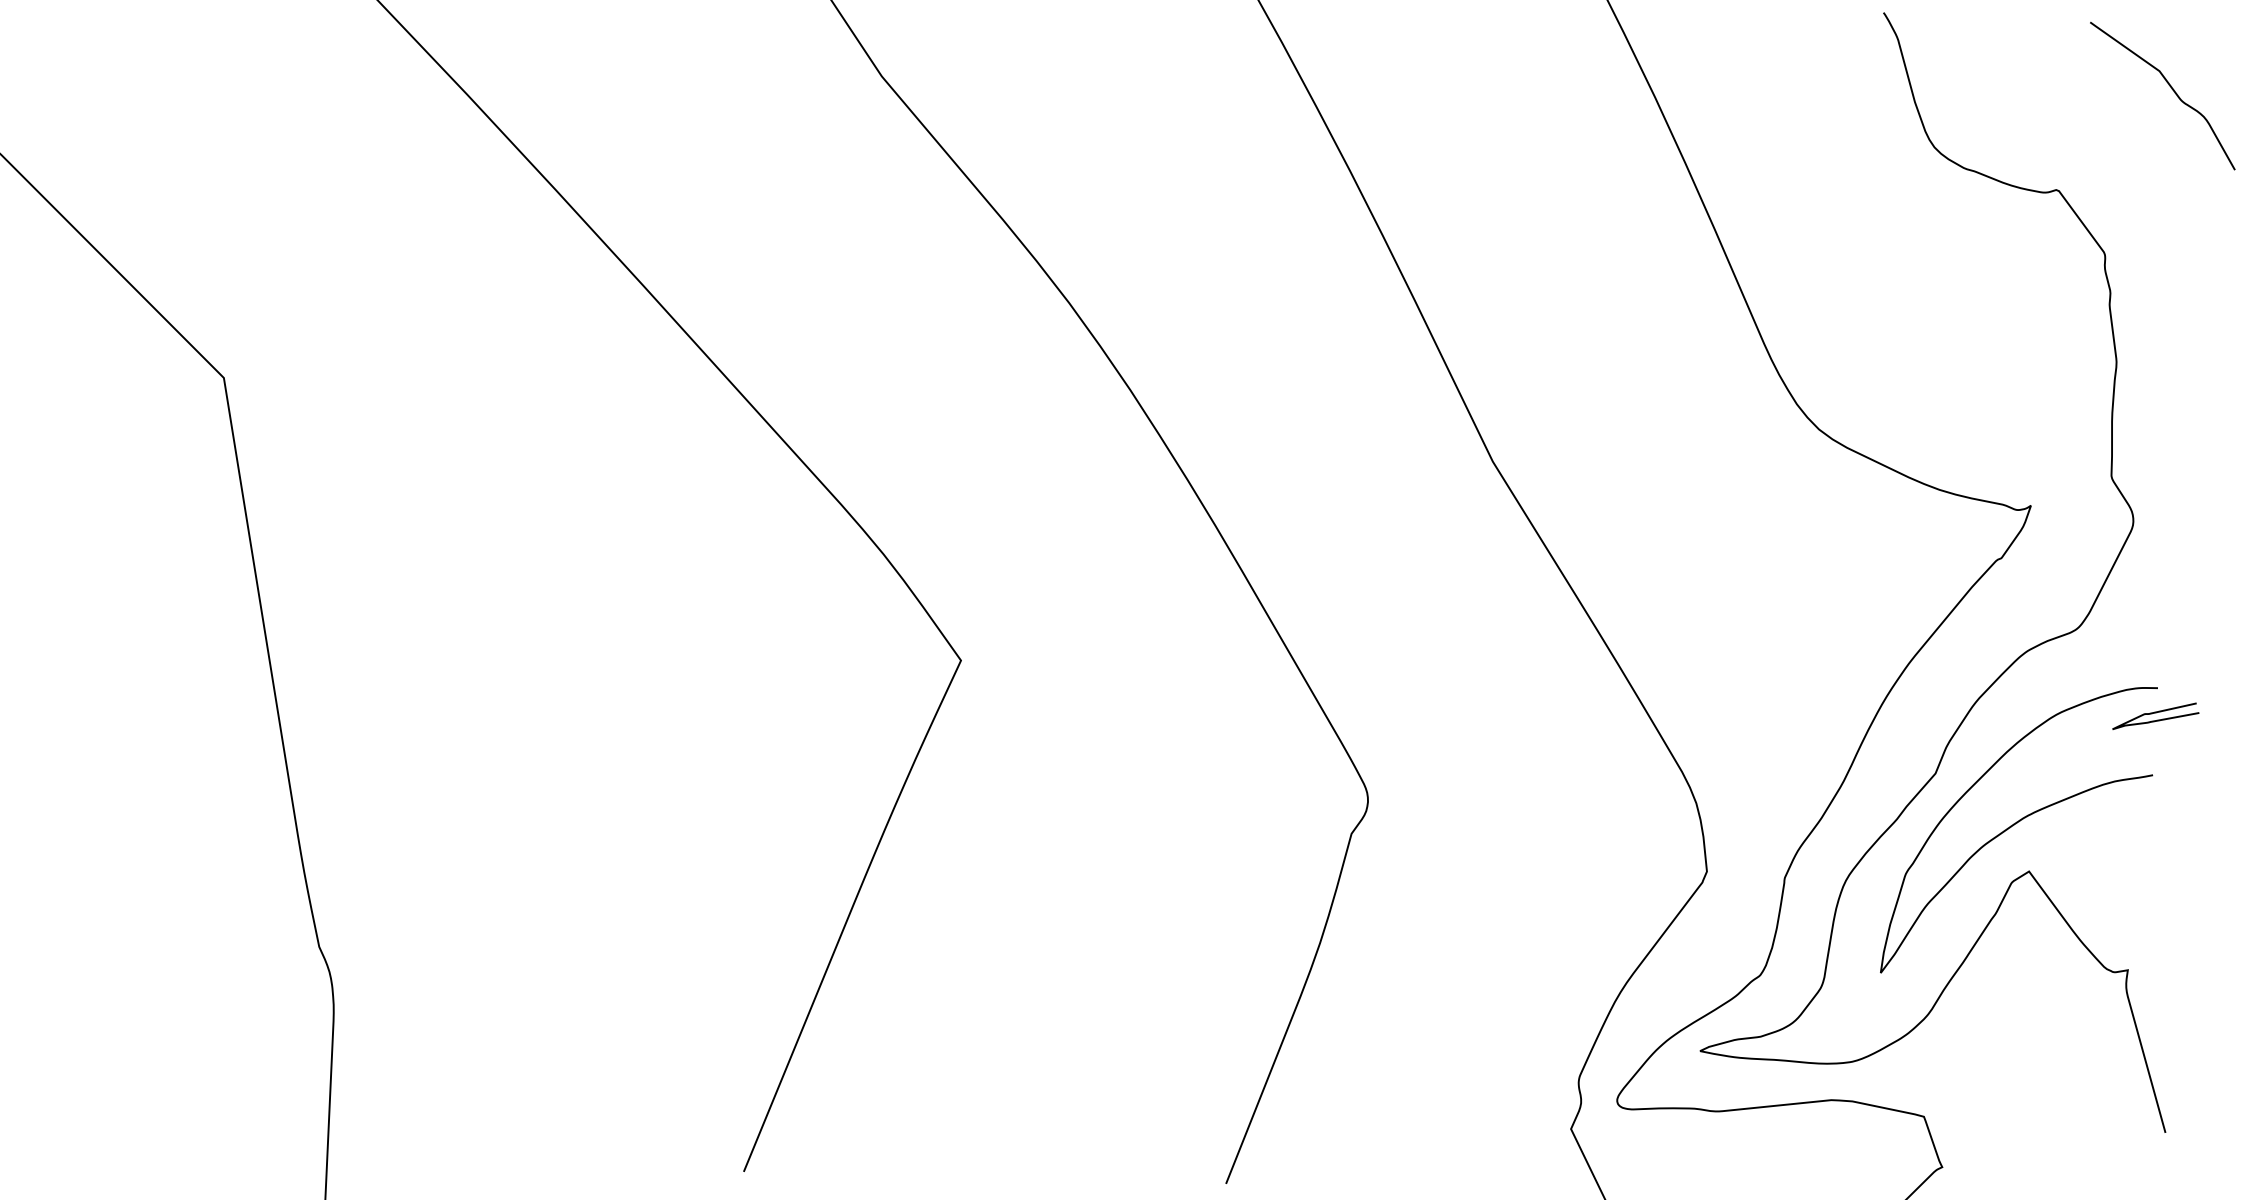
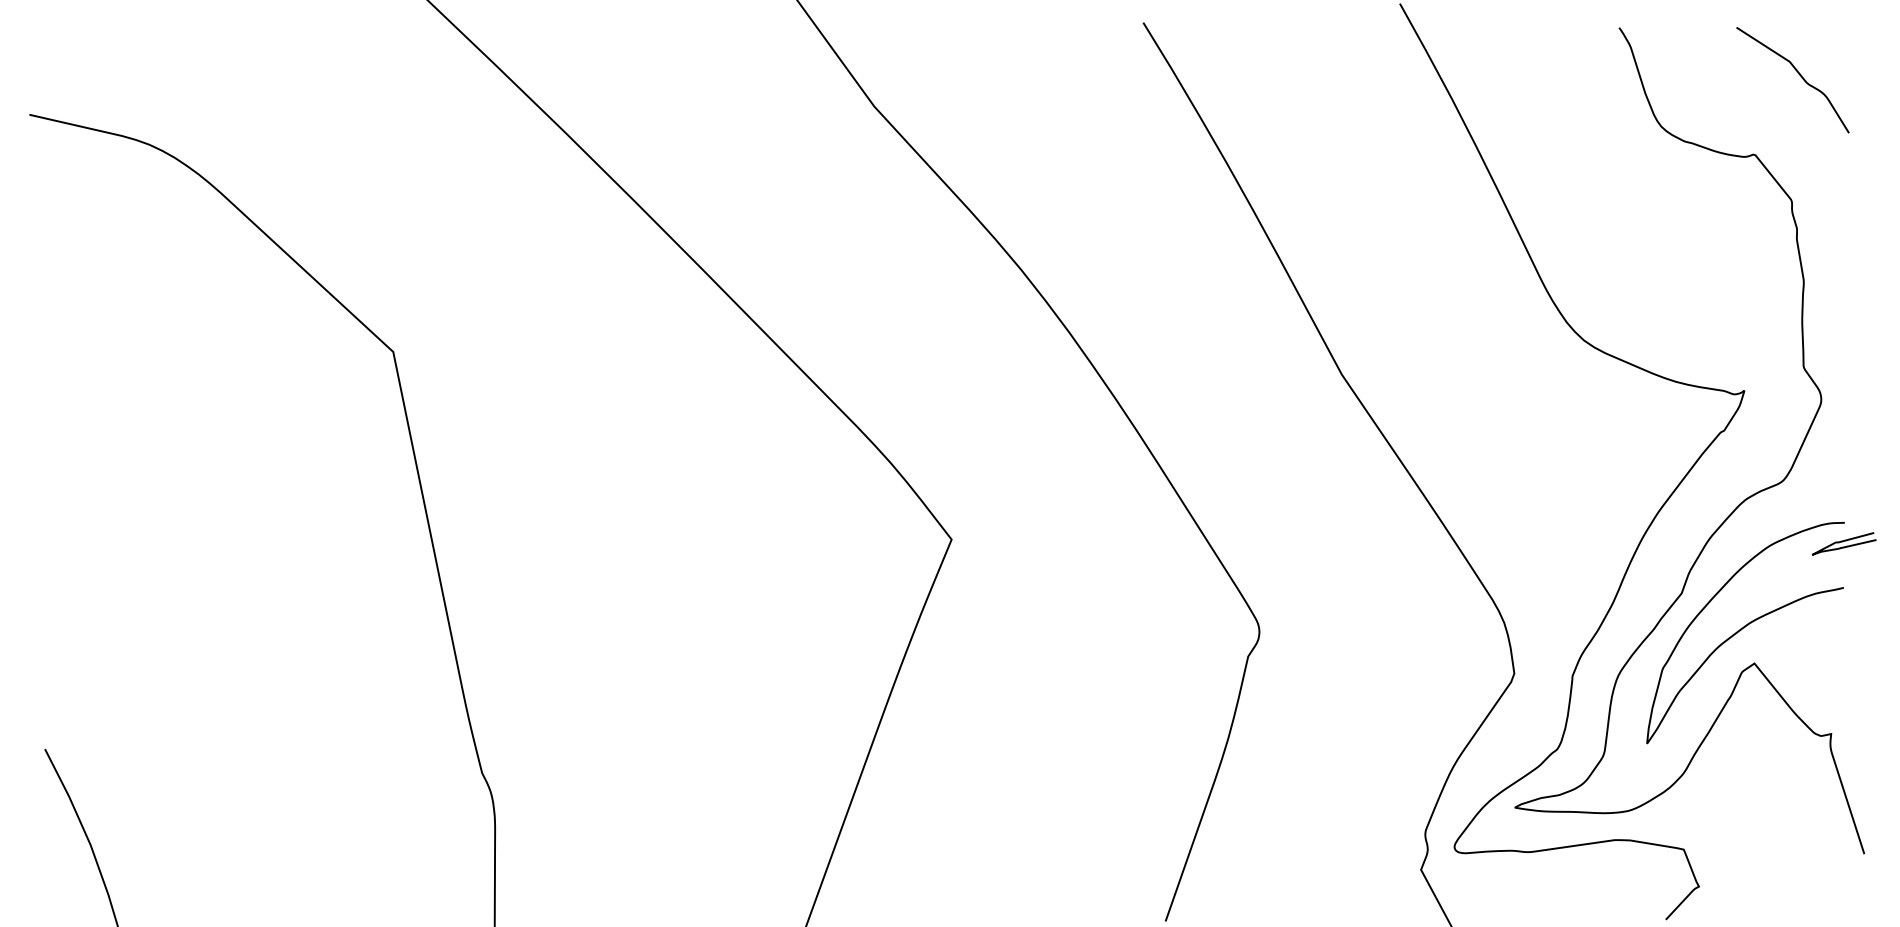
curve: (2170, 88) -> (1798, 74), moved

